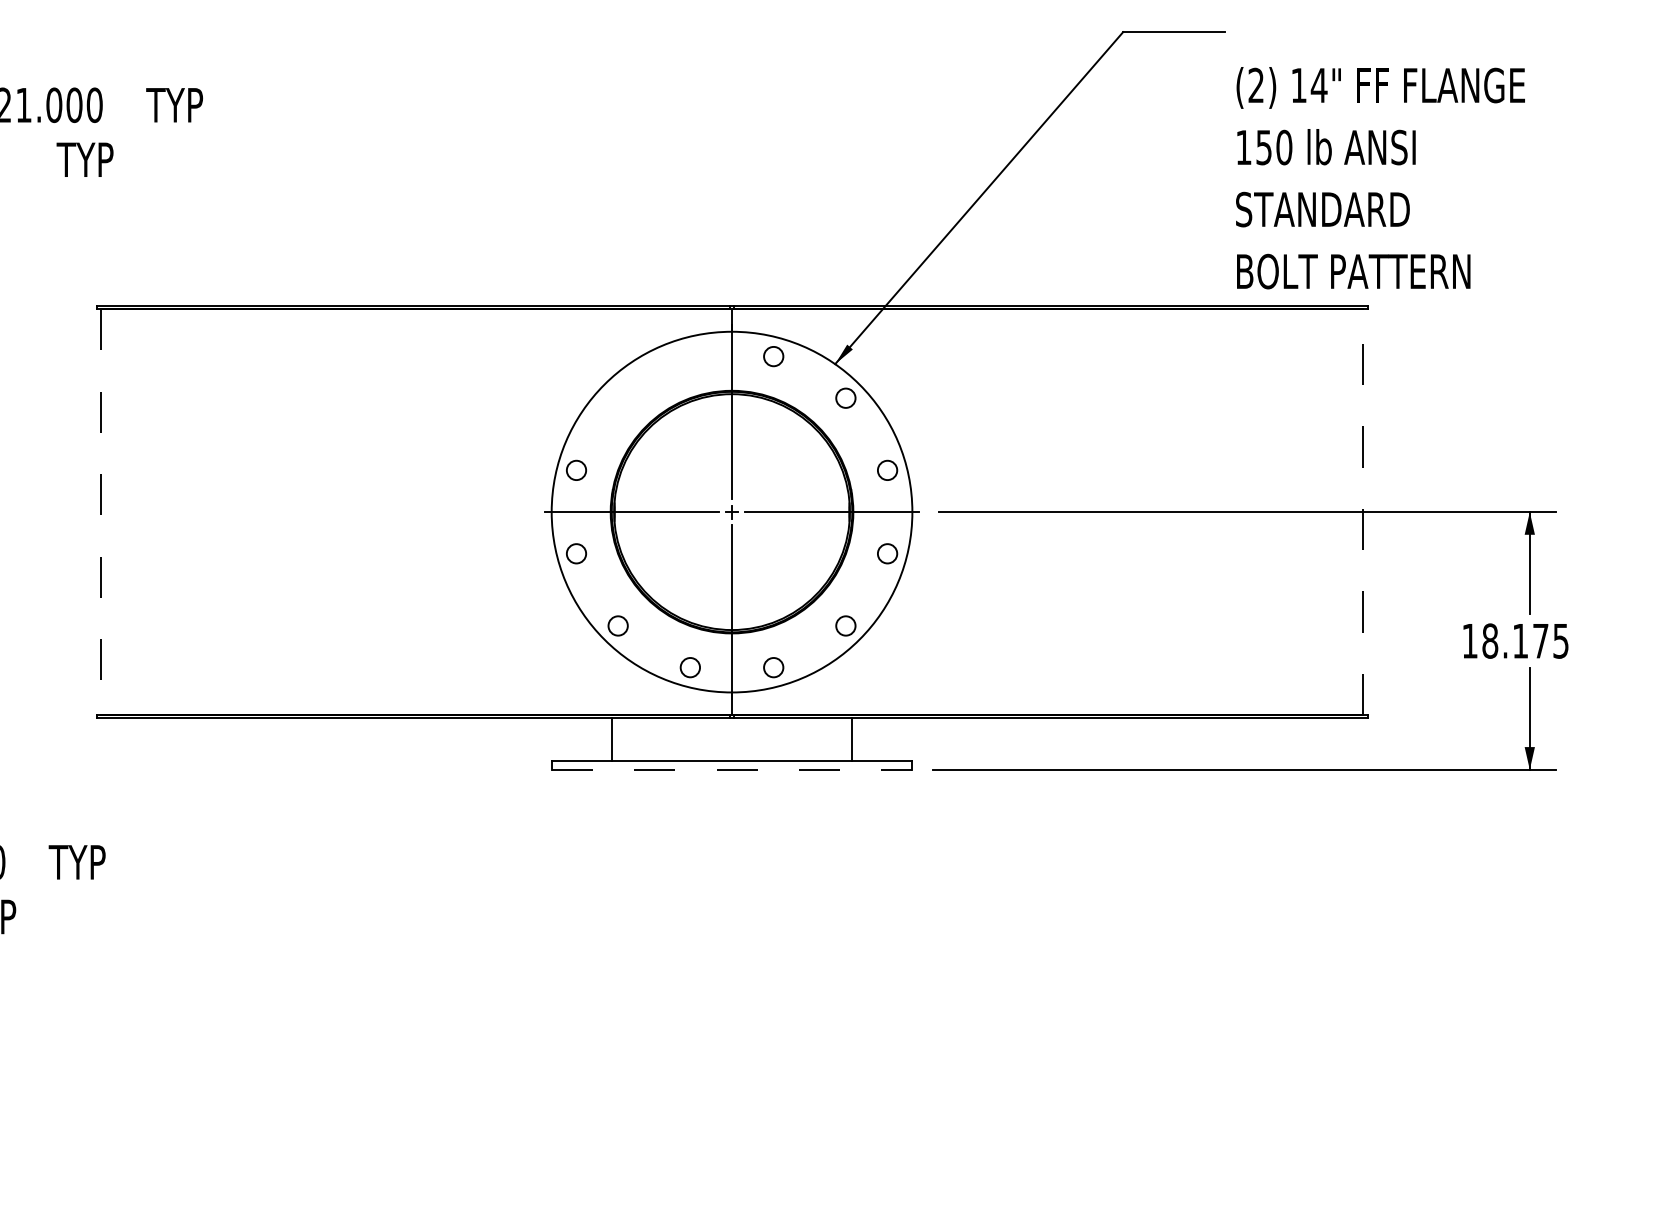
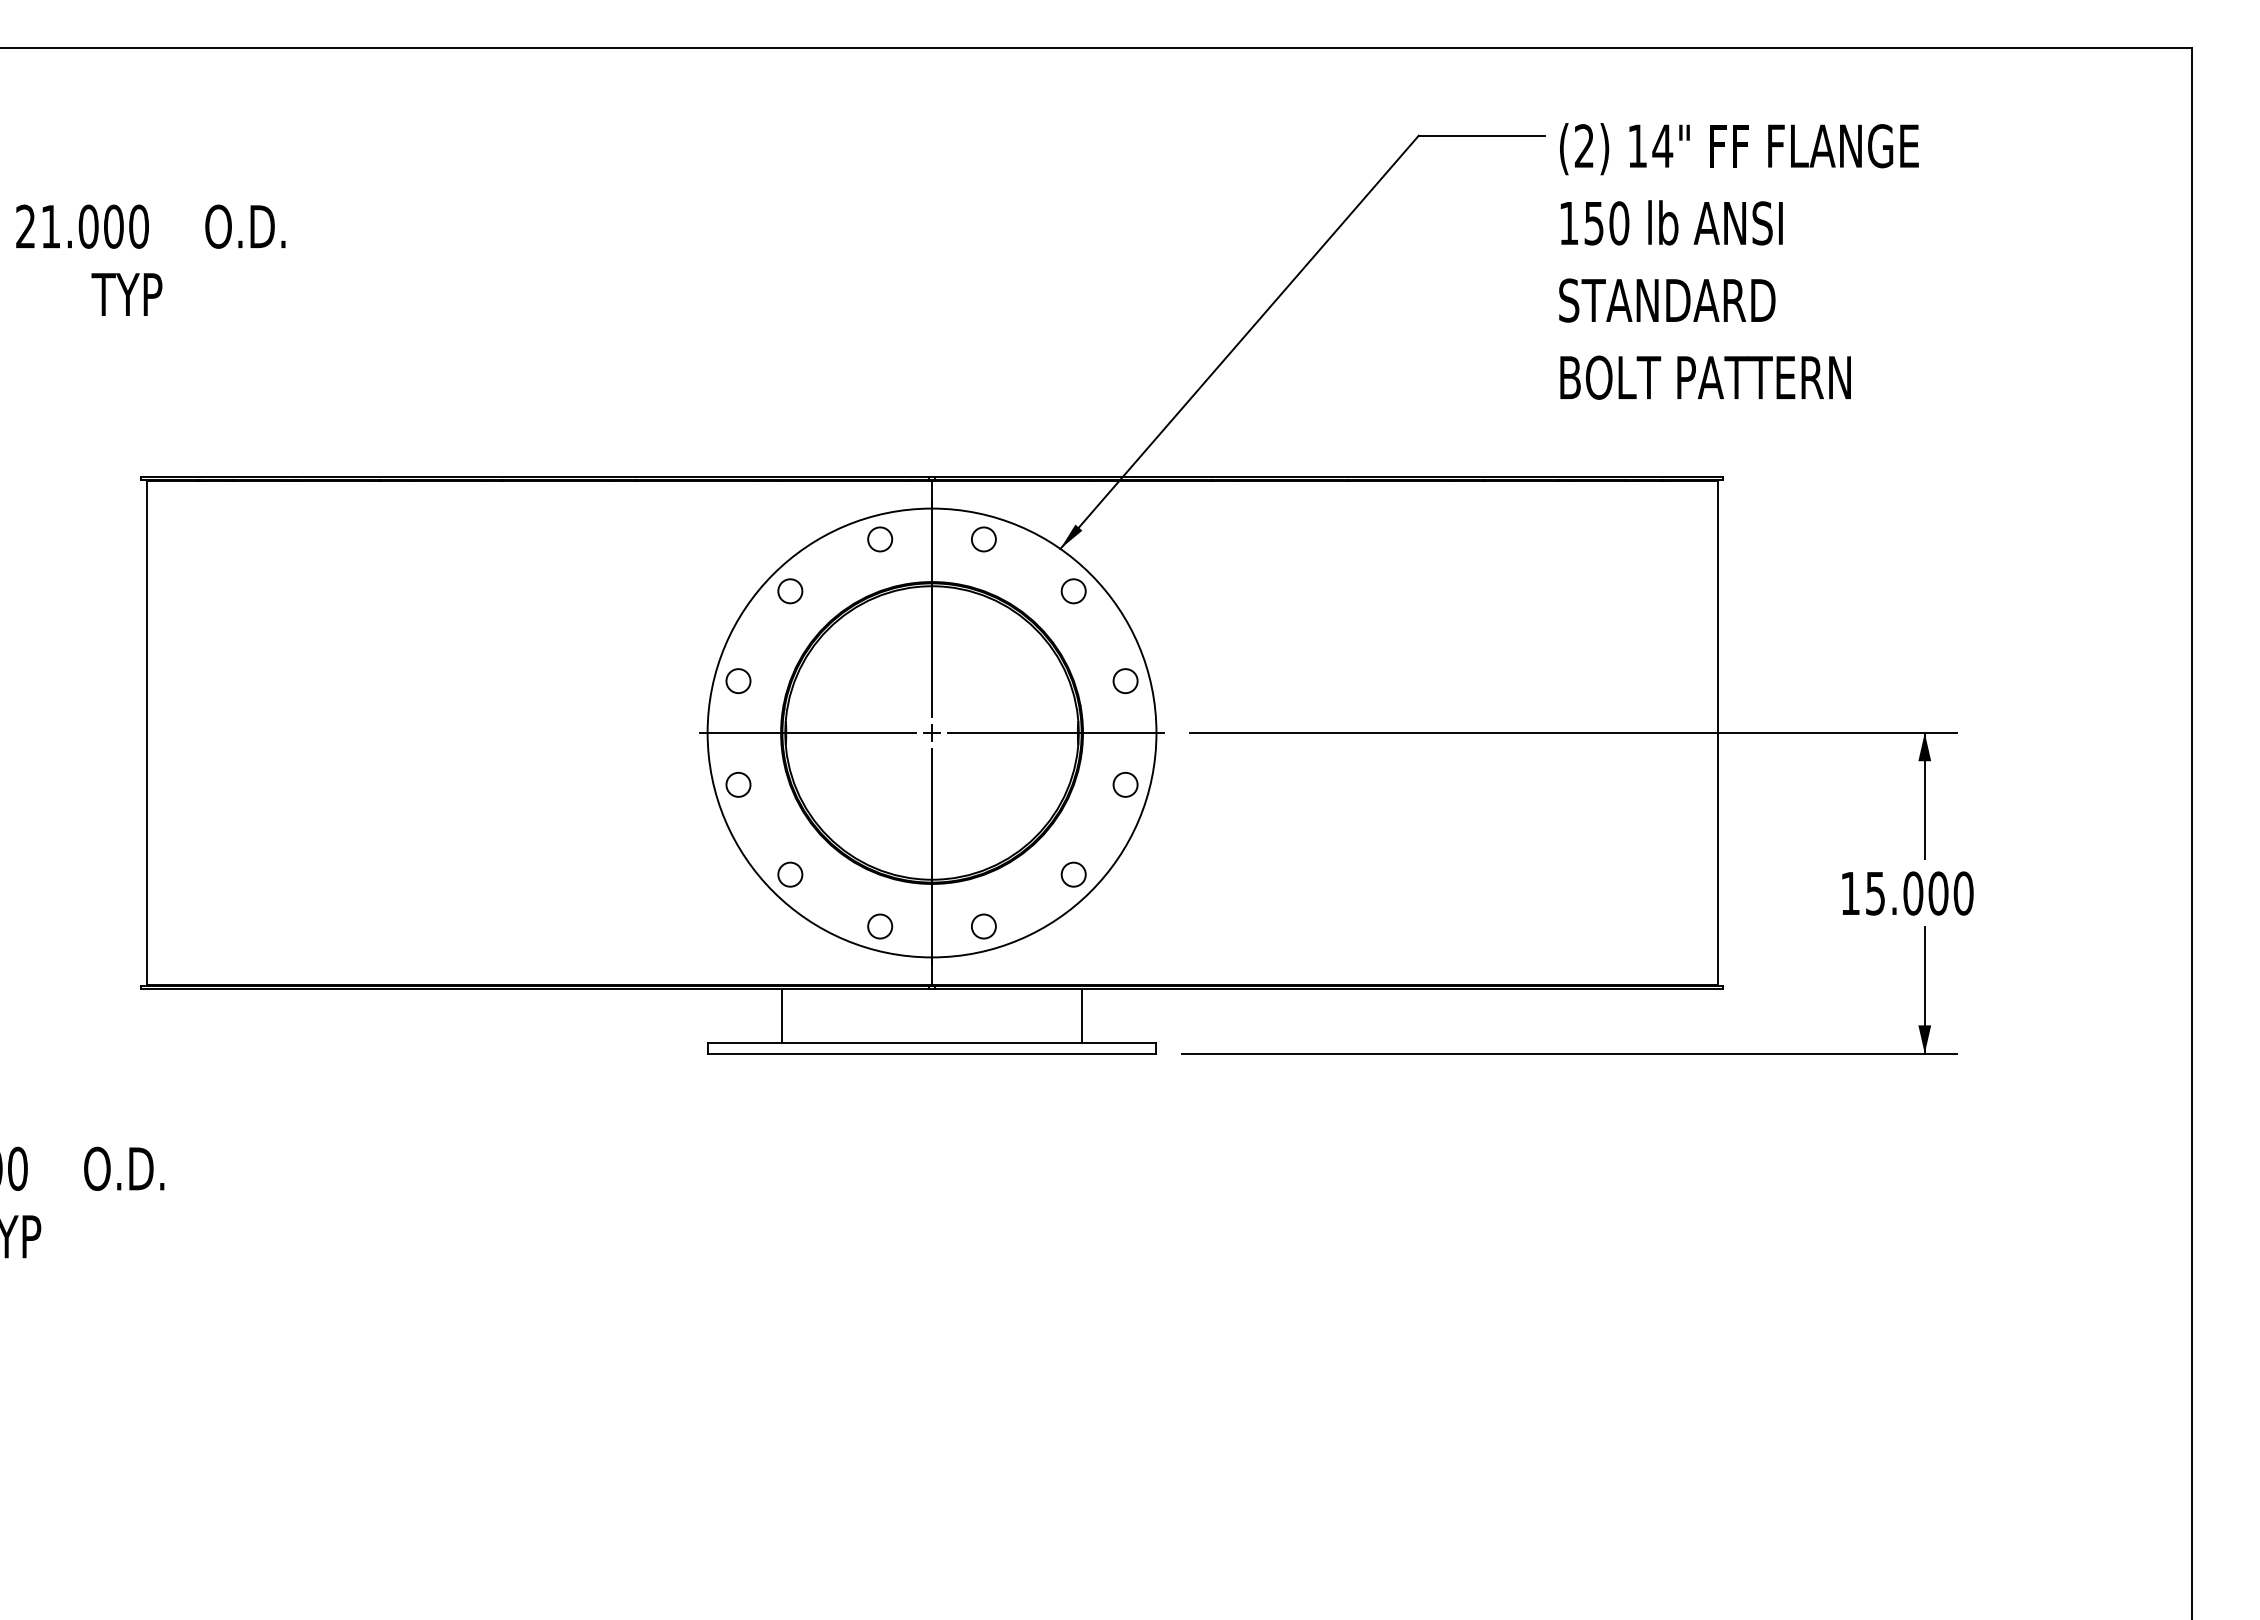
text: (179, 105) -> (244, 226), TYP -> O.D.
text: (1380, 178) -> (1738, 261), moved
circle: (690, 356) -> (880, 539), added
circle: (618, 398) -> (790, 591), added
line: (1363, 511) -> (1717, 732), dashed -> solid
line: (100, 512) -> (146, 733), dashed -> solid
text: (1525, 641) -> (1919, 893), 18.175 -> 15.000
line: (732, 769) -> (932, 1053), dashed -> solid
text: (81, 862) -> (122, 1168), TYP -> O.D.

